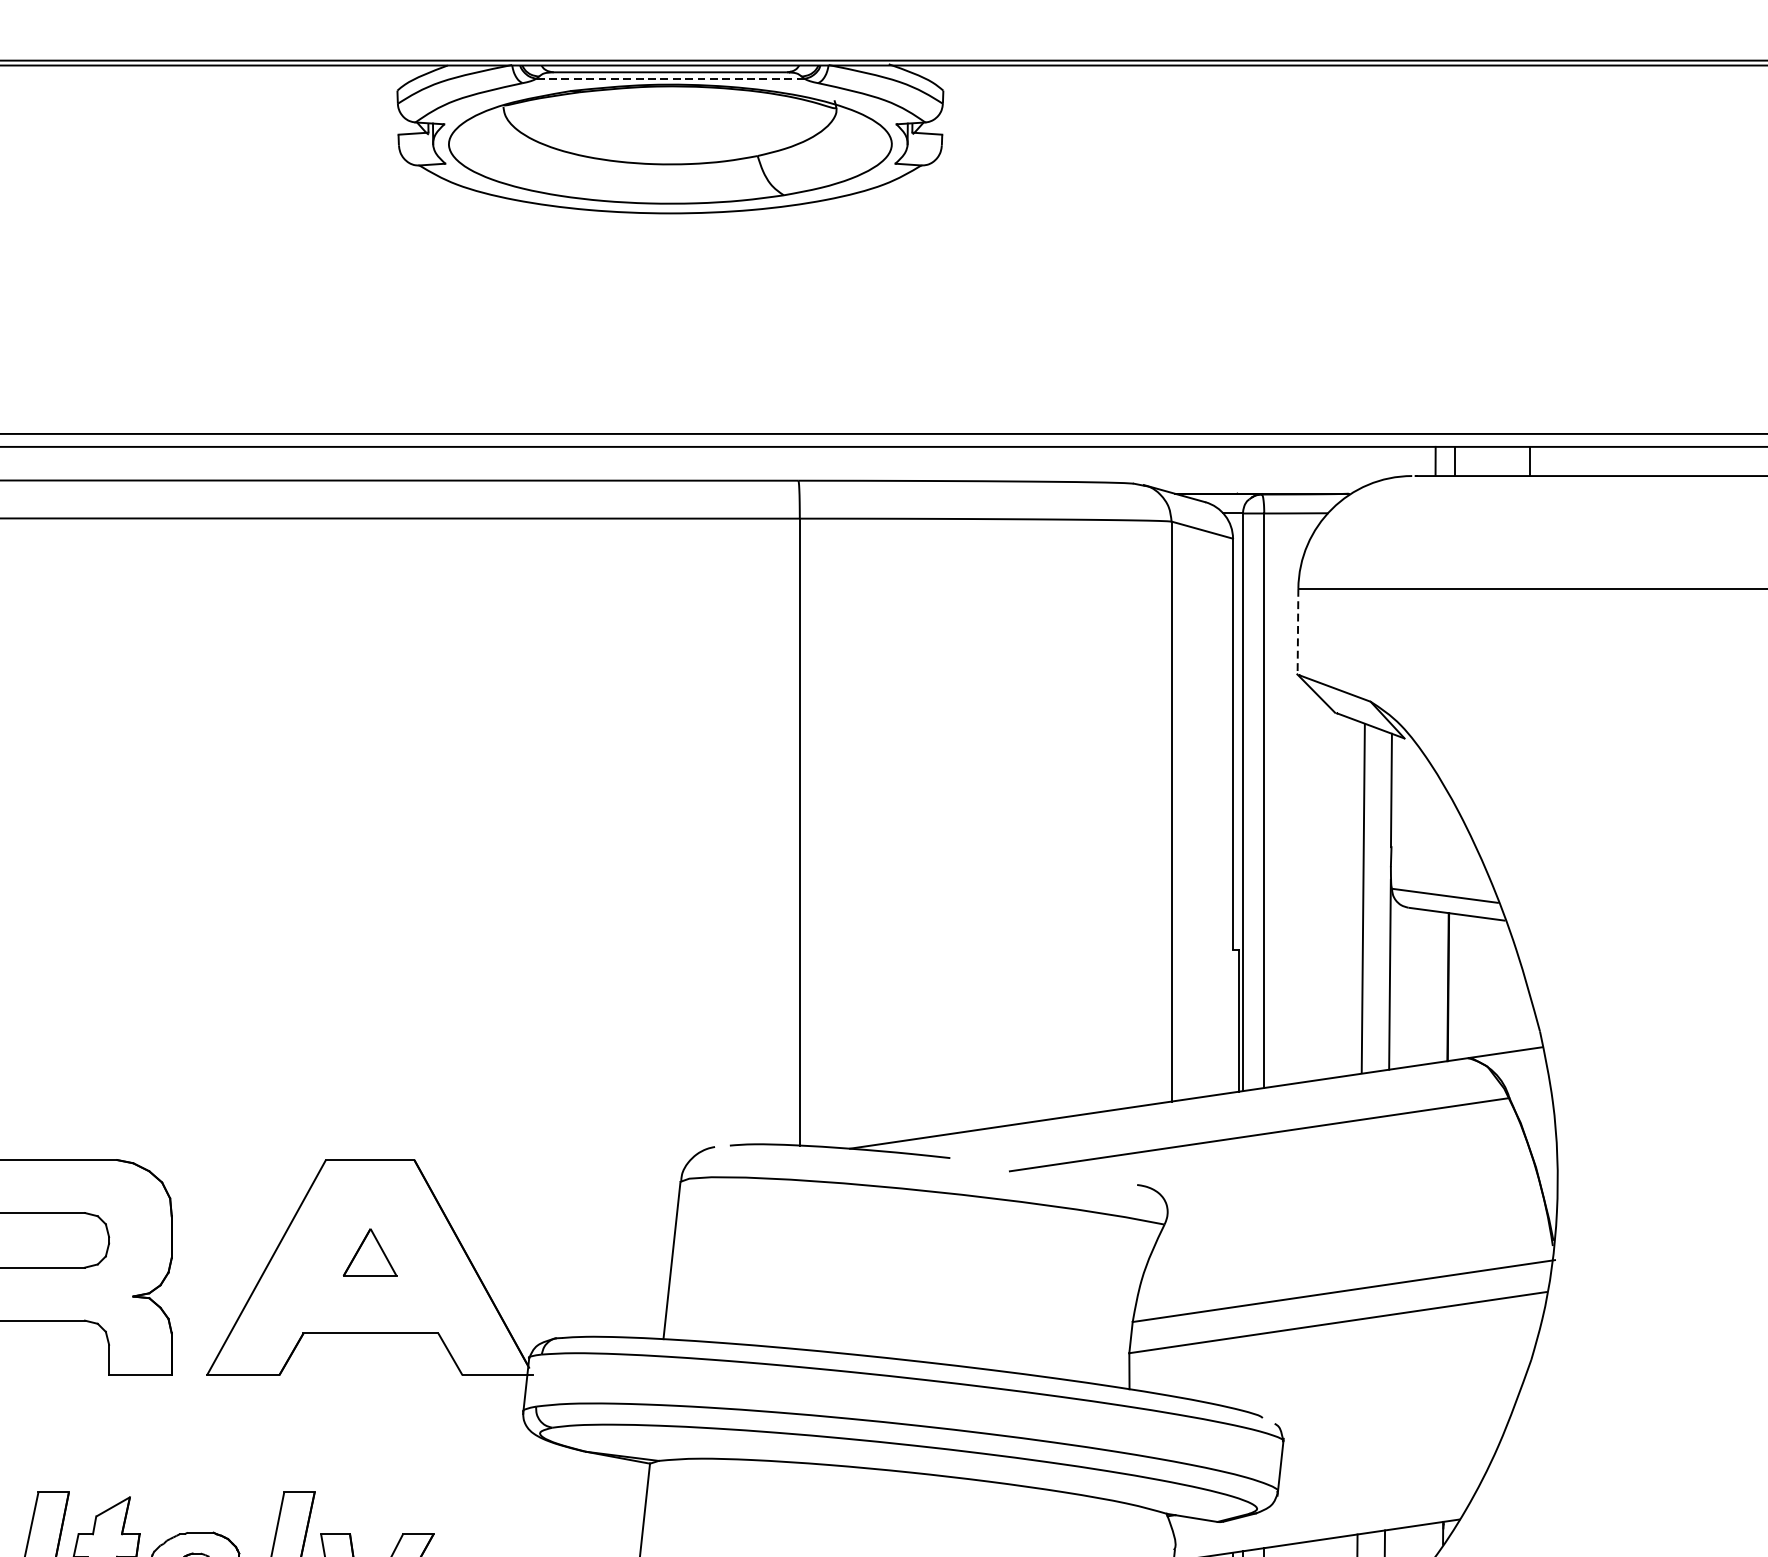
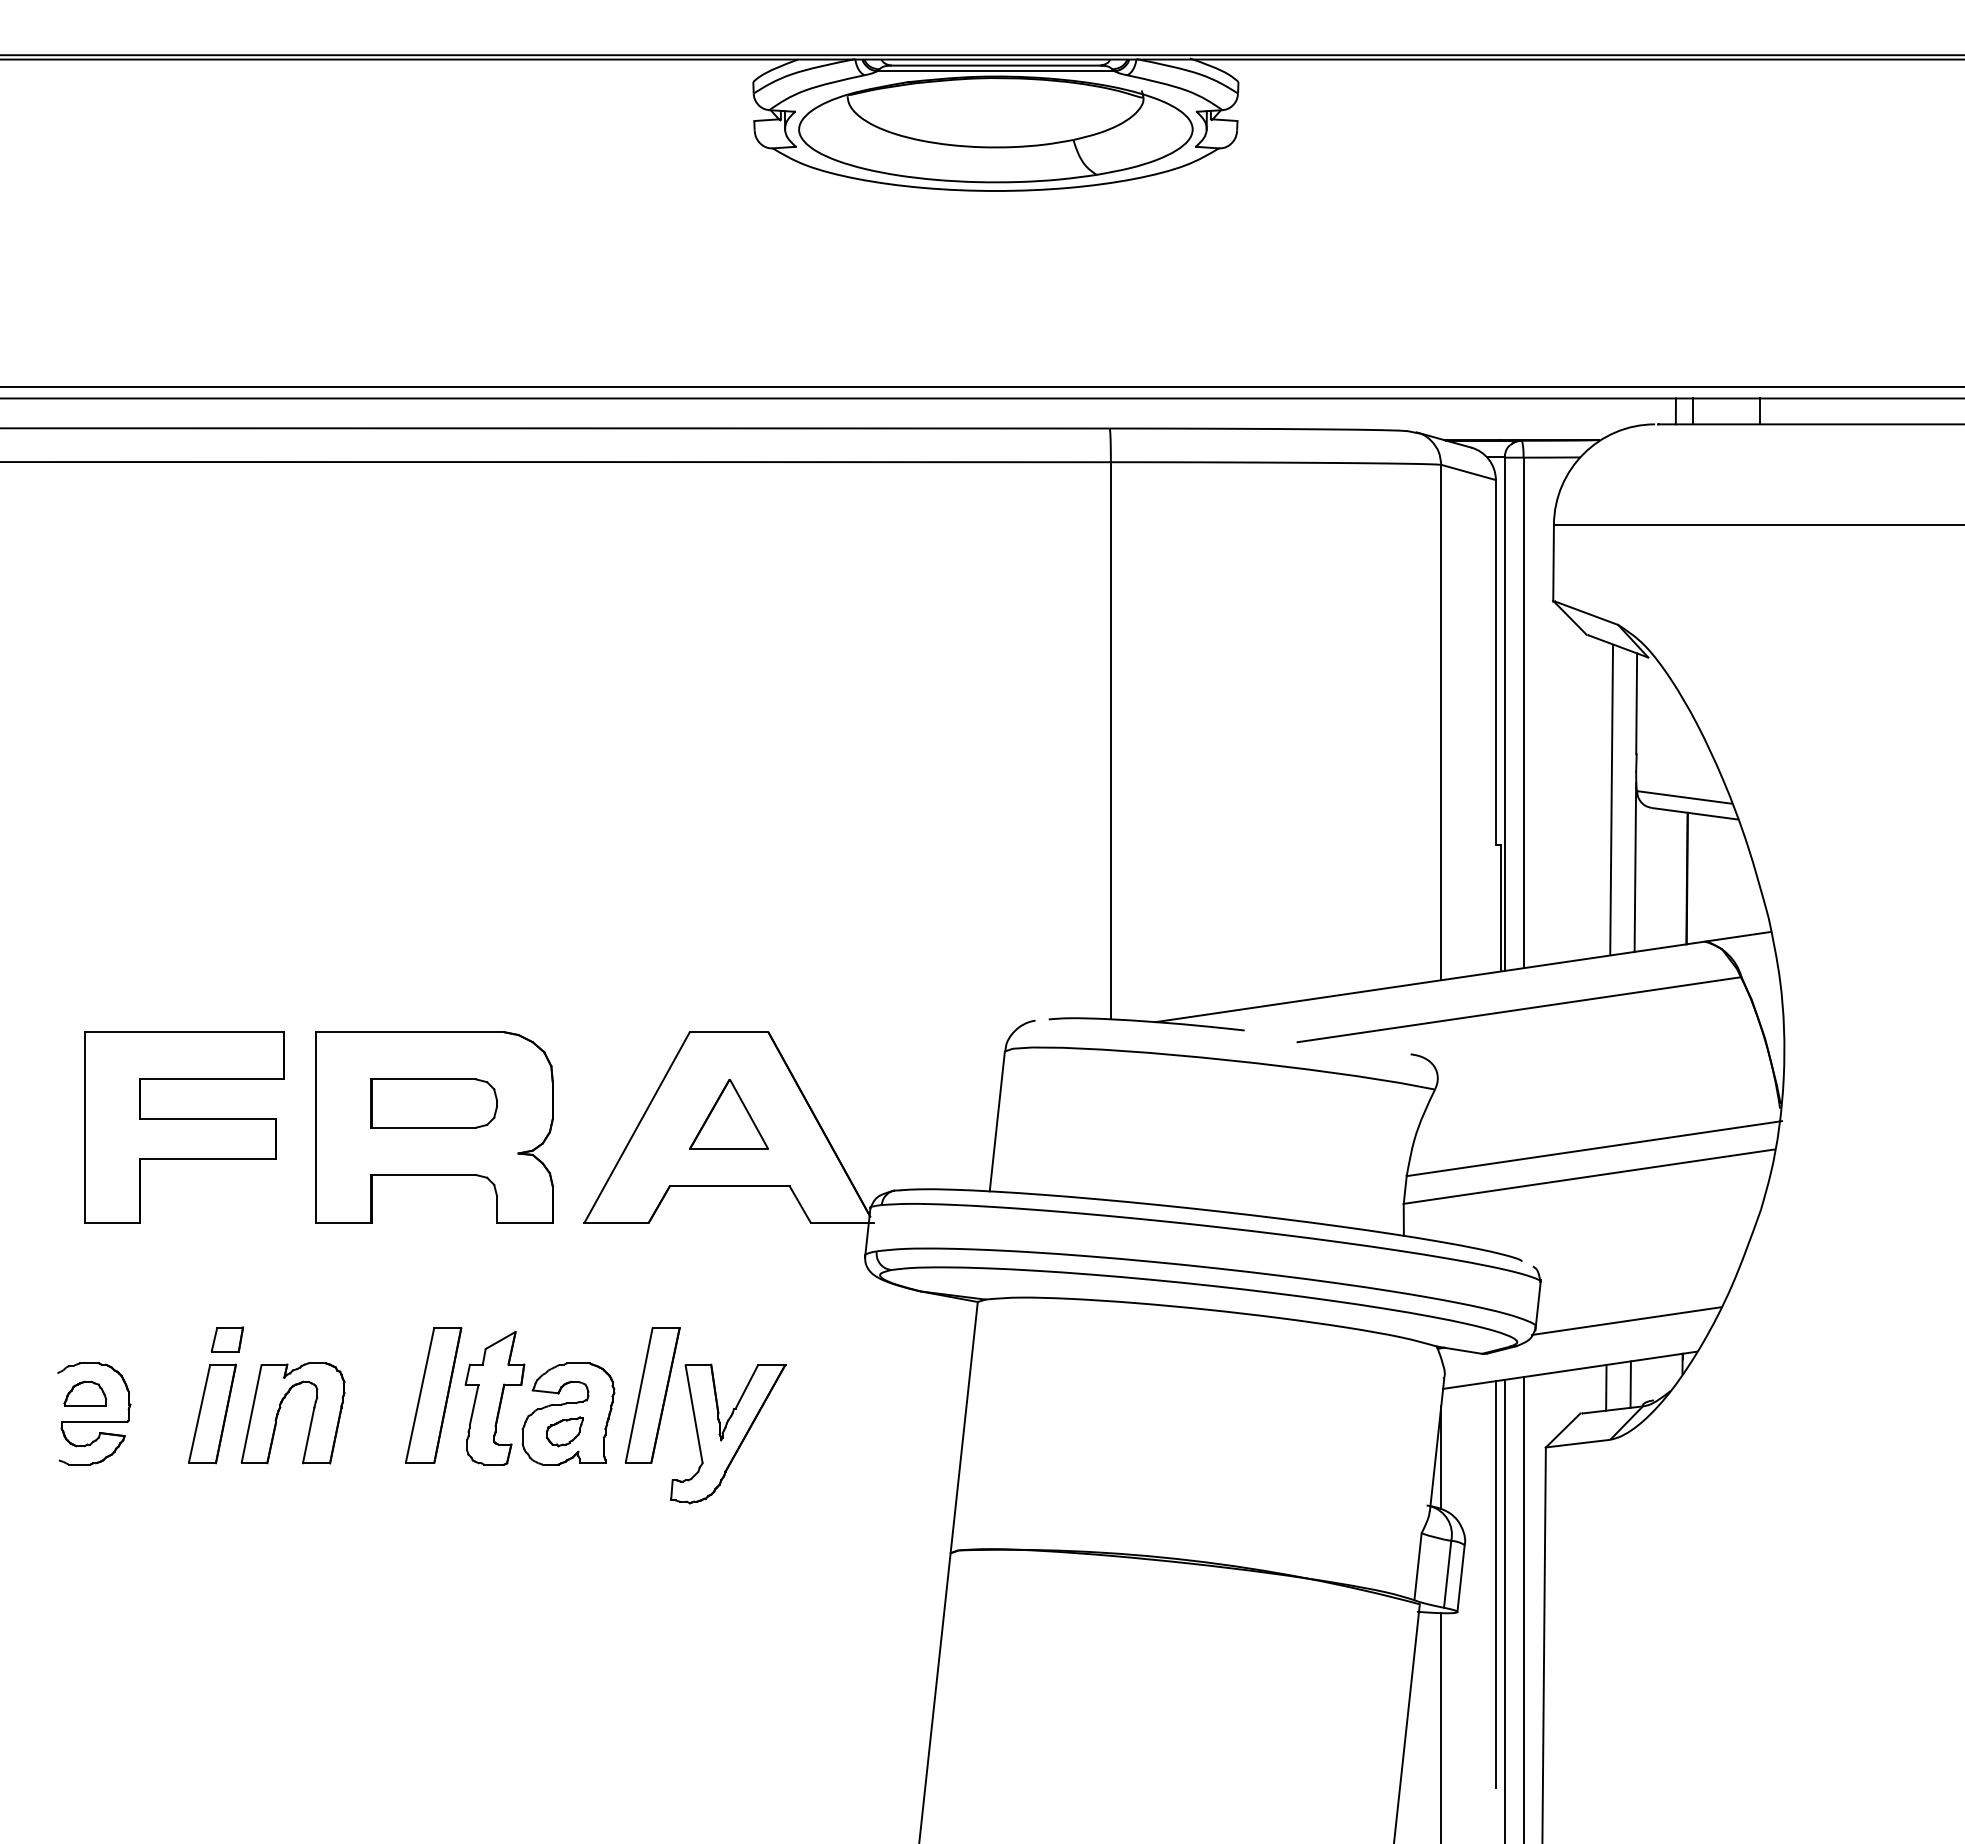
line: (669, 78) -> (995, 71), dashed -> solid
line: (1297, 632) -> (1553, 563), dashed -> solid
part: (369, 1252) -> (728, 1114), size x1.67
line: (1380, 1484) -> (1626, 1320), added

